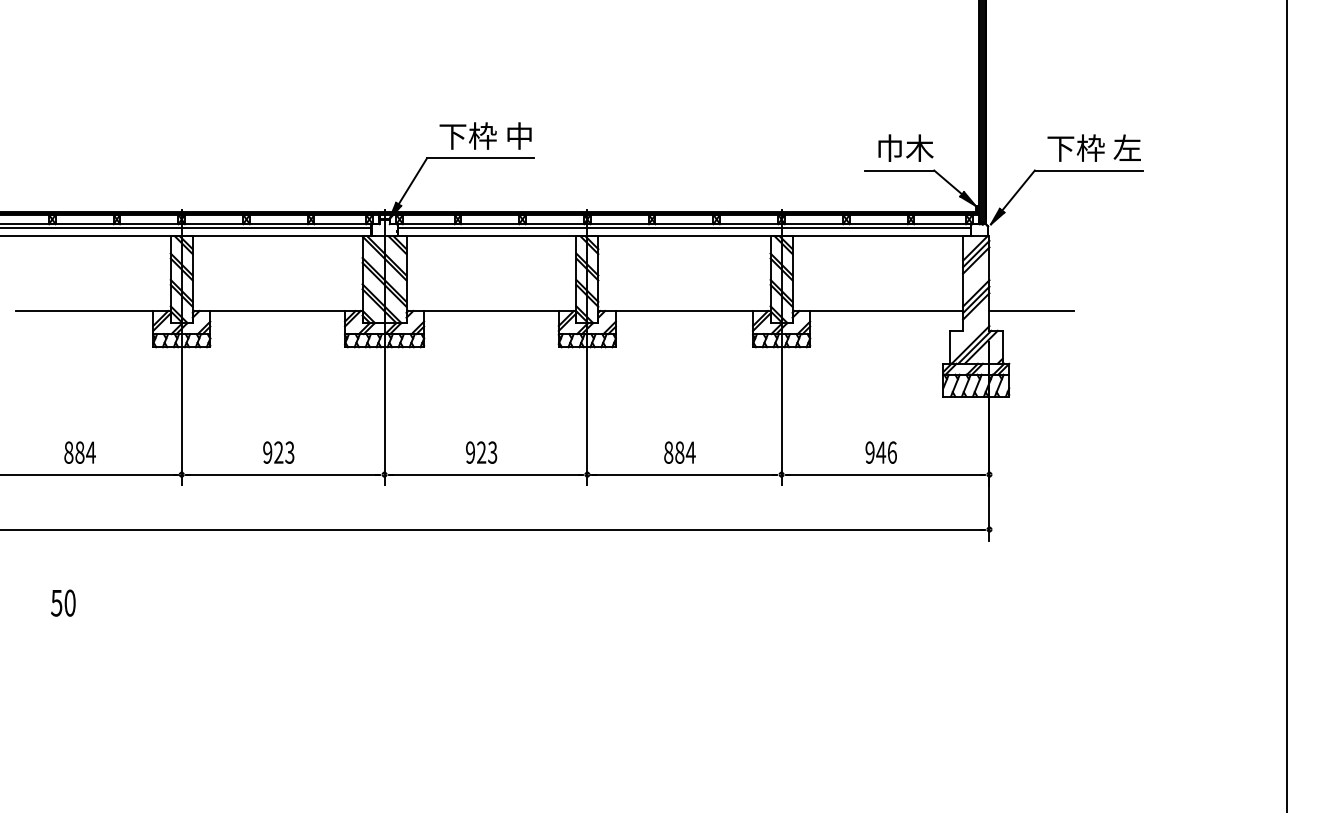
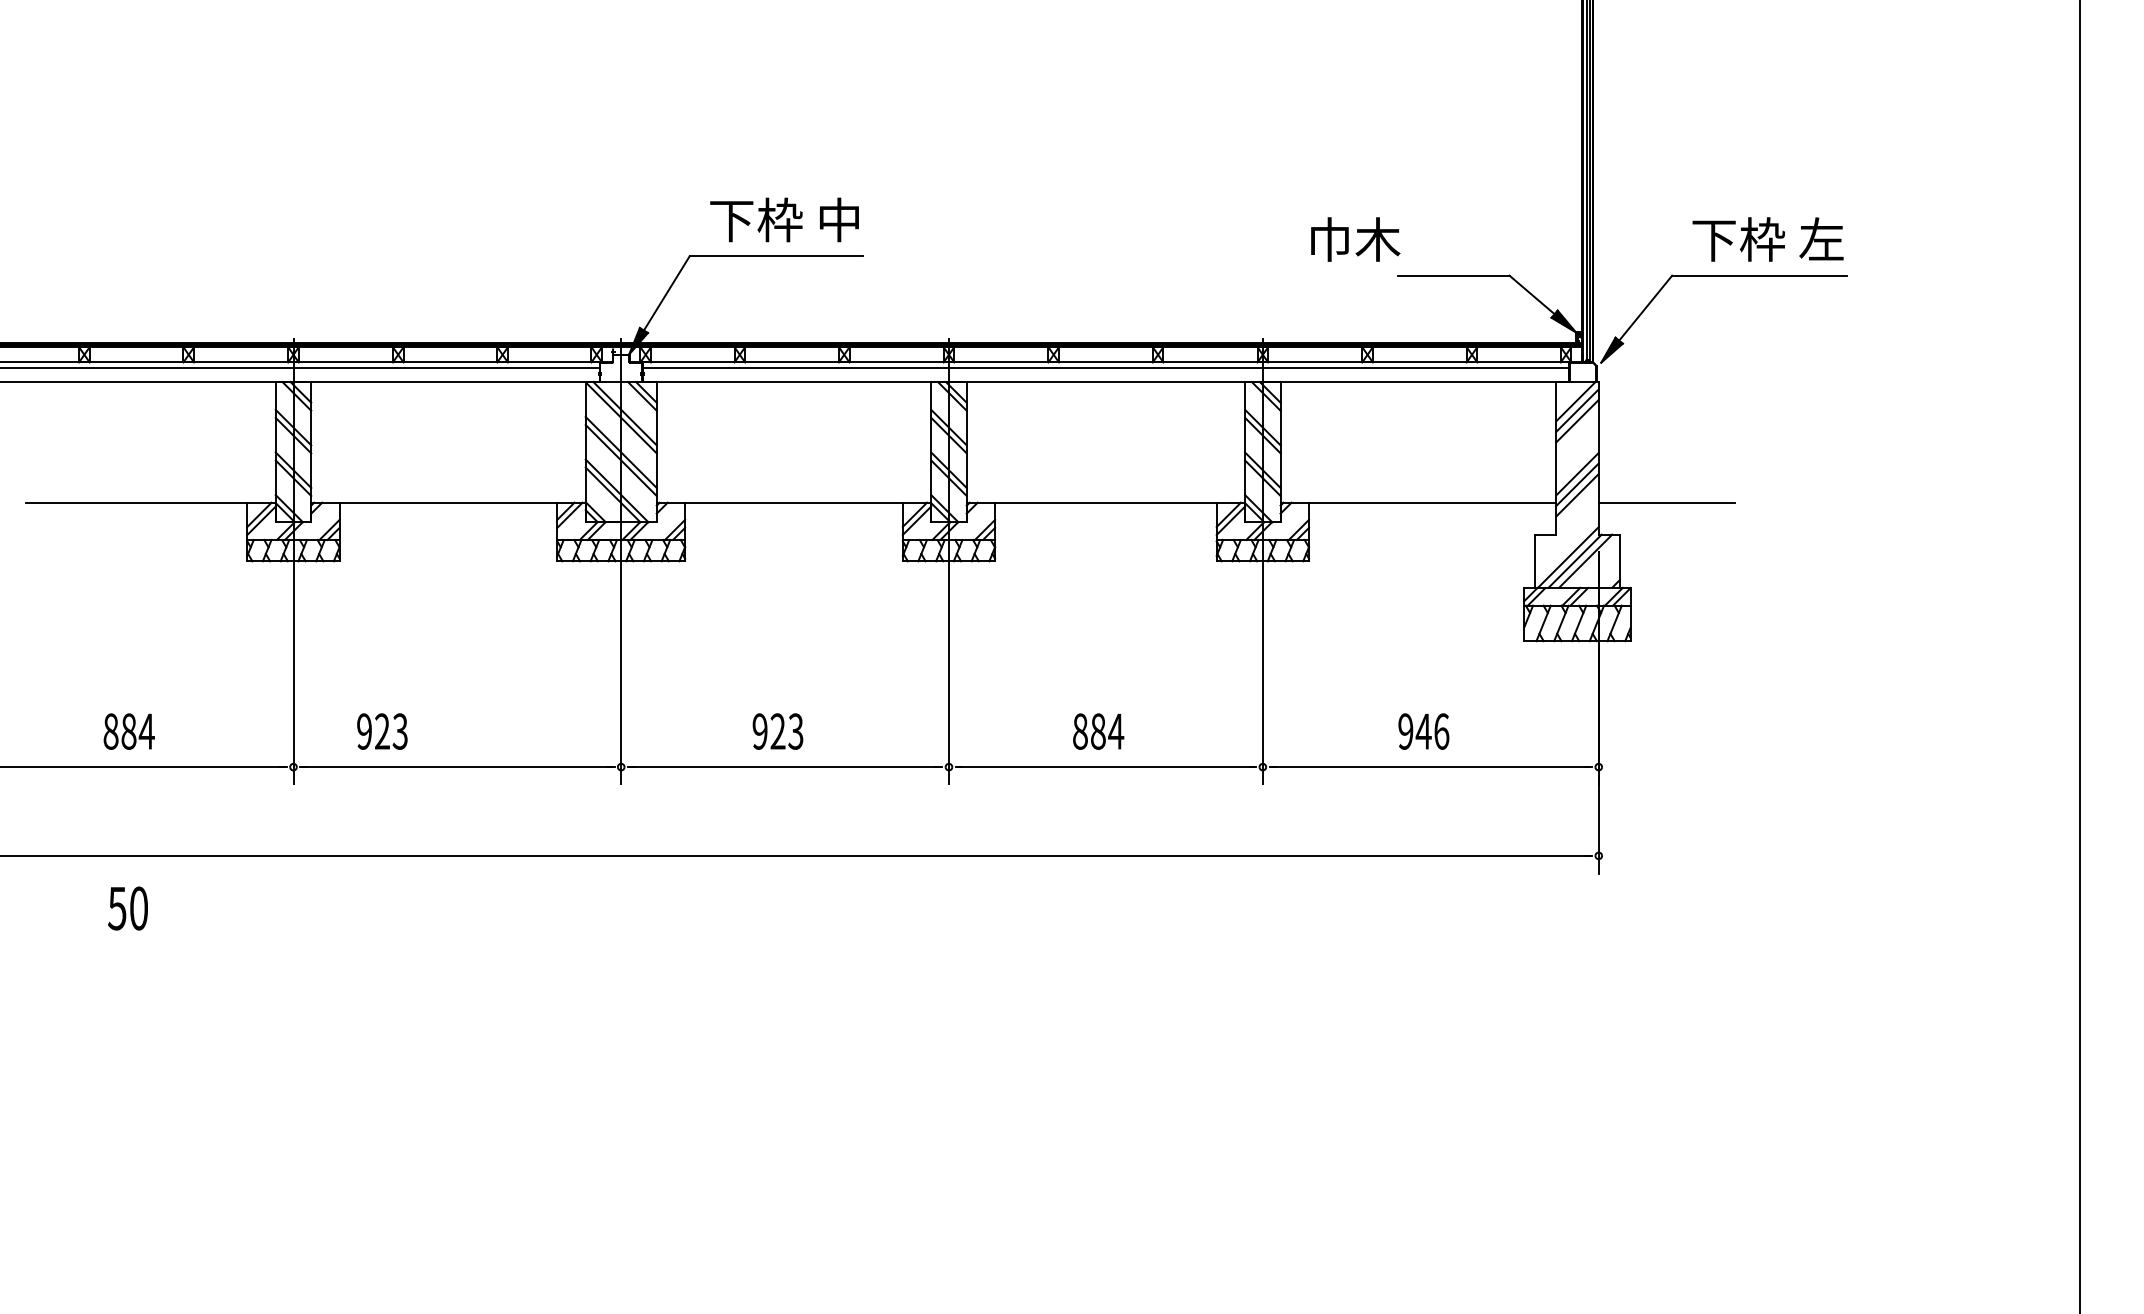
text: (905, 147) -> (1354, 238), moved
text: (278, 452) -> (381, 731), moved
text: (63, 602) -> (128, 907), moved

